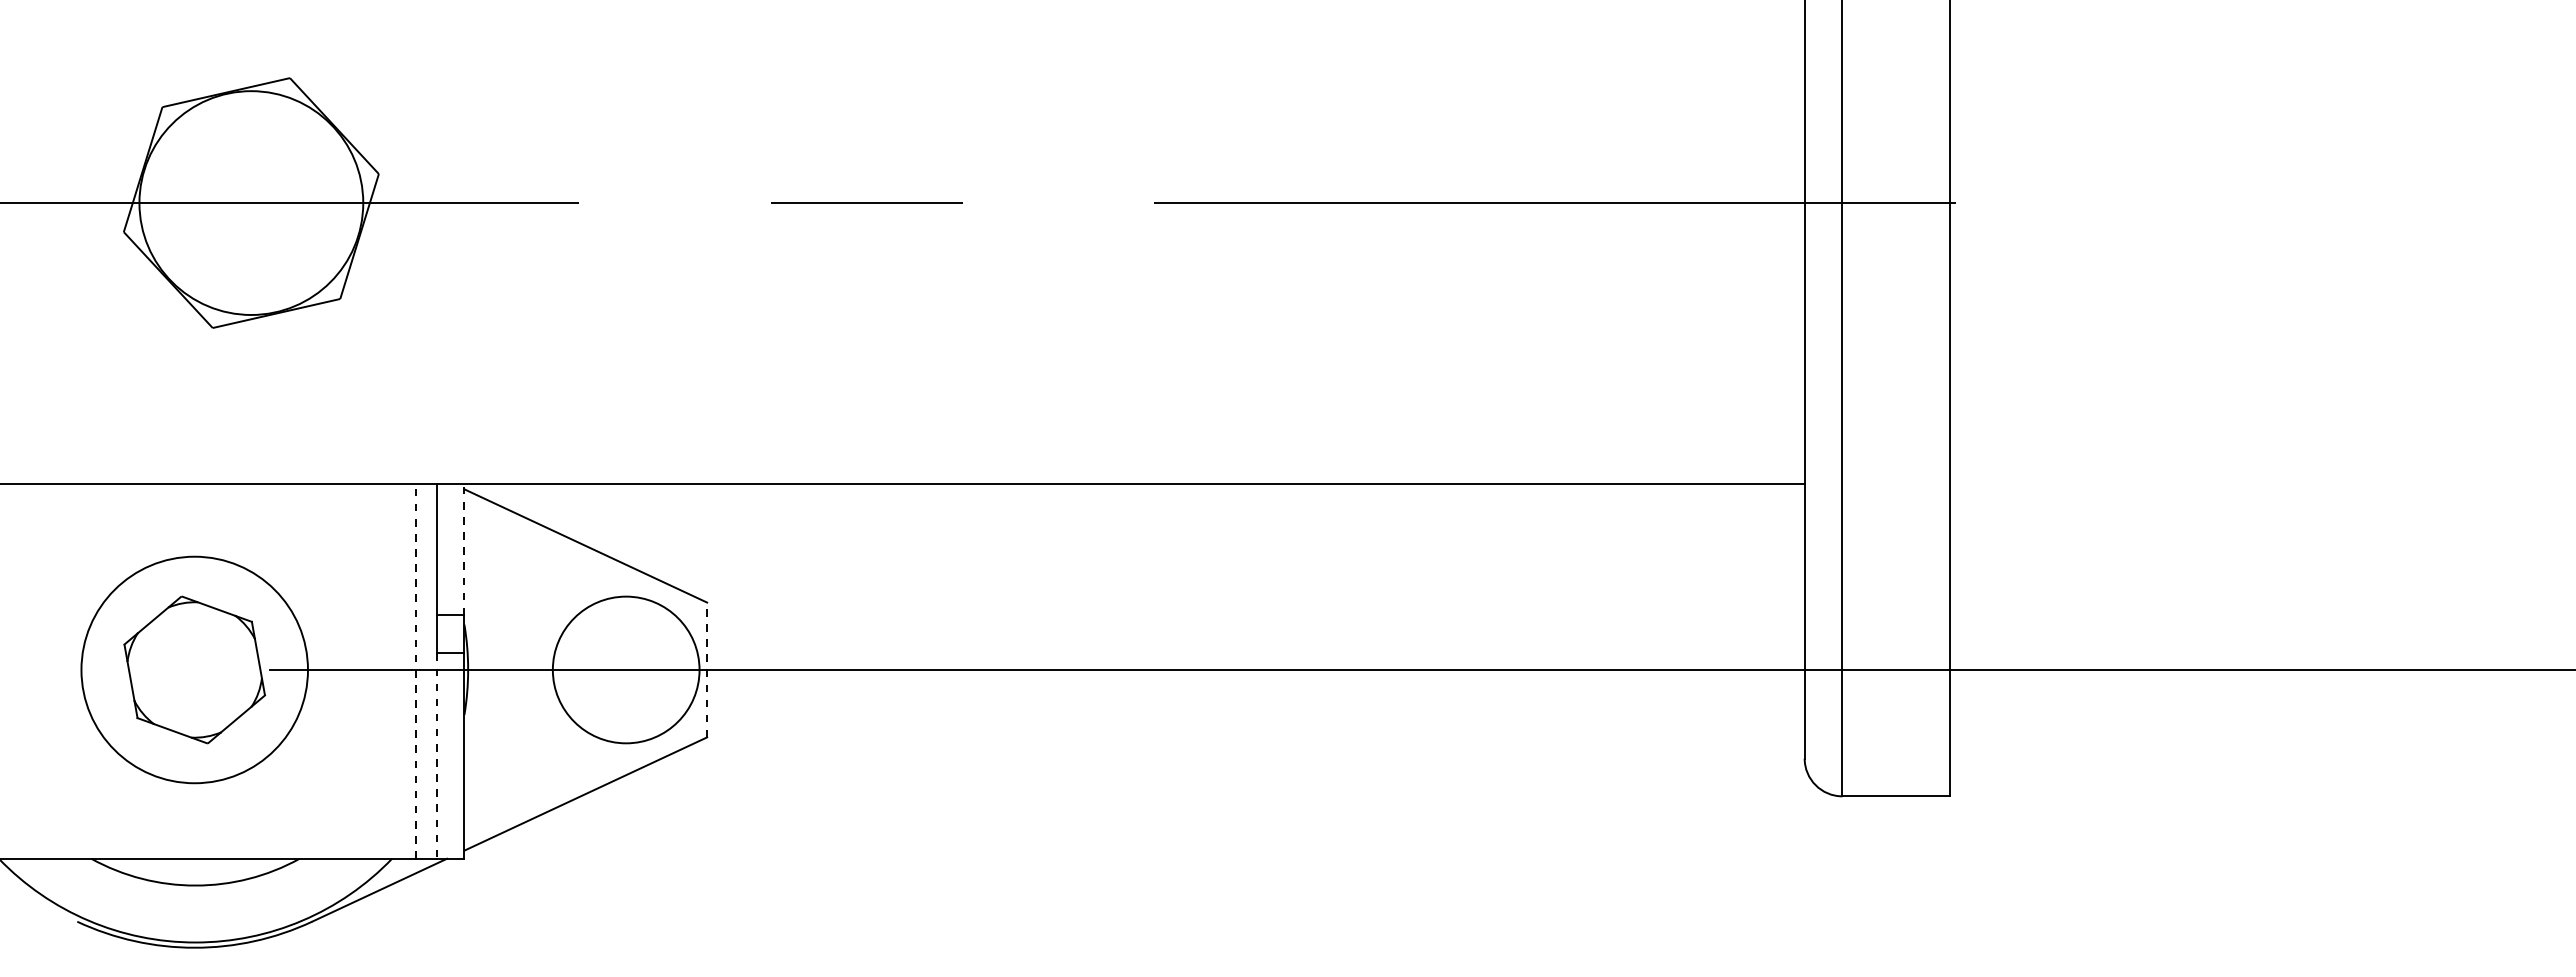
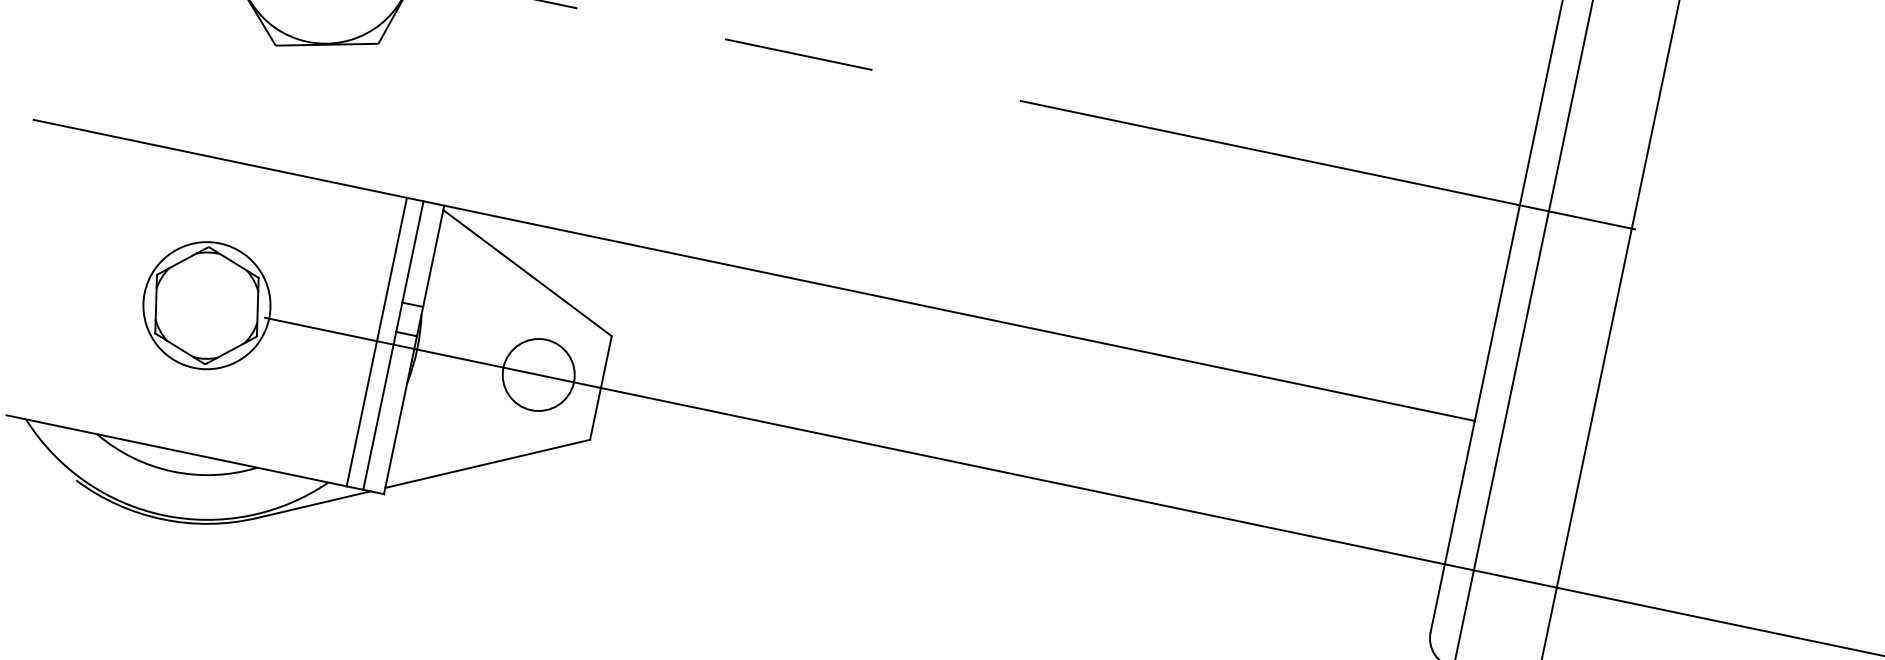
line: (464, 549) -> (433, 256), dashed -> solid
circle: (194, 669) -> (206, 305), size x0.71
circle: (626, 669) -> (539, 374), size x0.62
line: (707, 669) -> (601, 387), dashed -> solid
line: (415, 671) -> (376, 342), dashed -> solid
line: (437, 756) -> (379, 411), dashed -> solid

